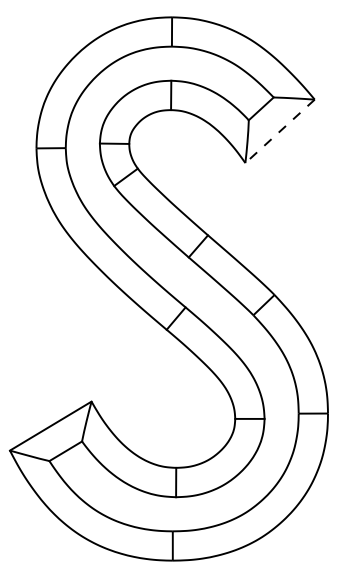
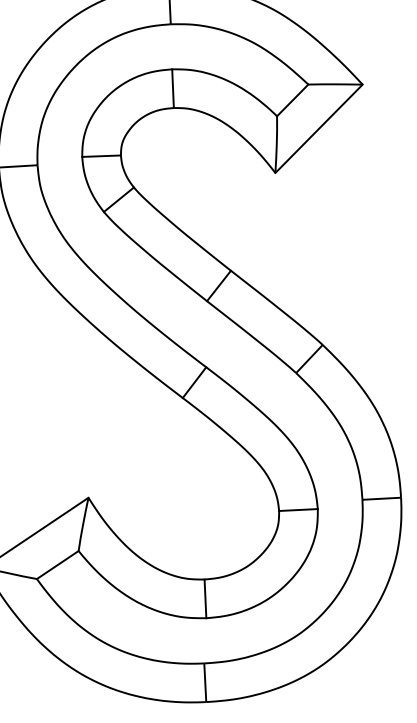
line: (279, 131) -> (318, 129), dashed -> solid

